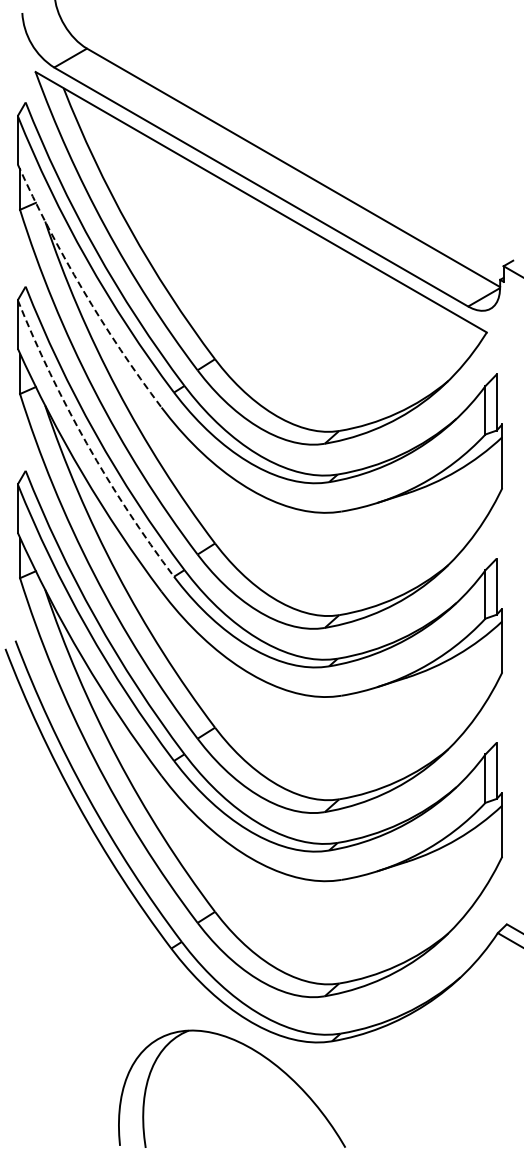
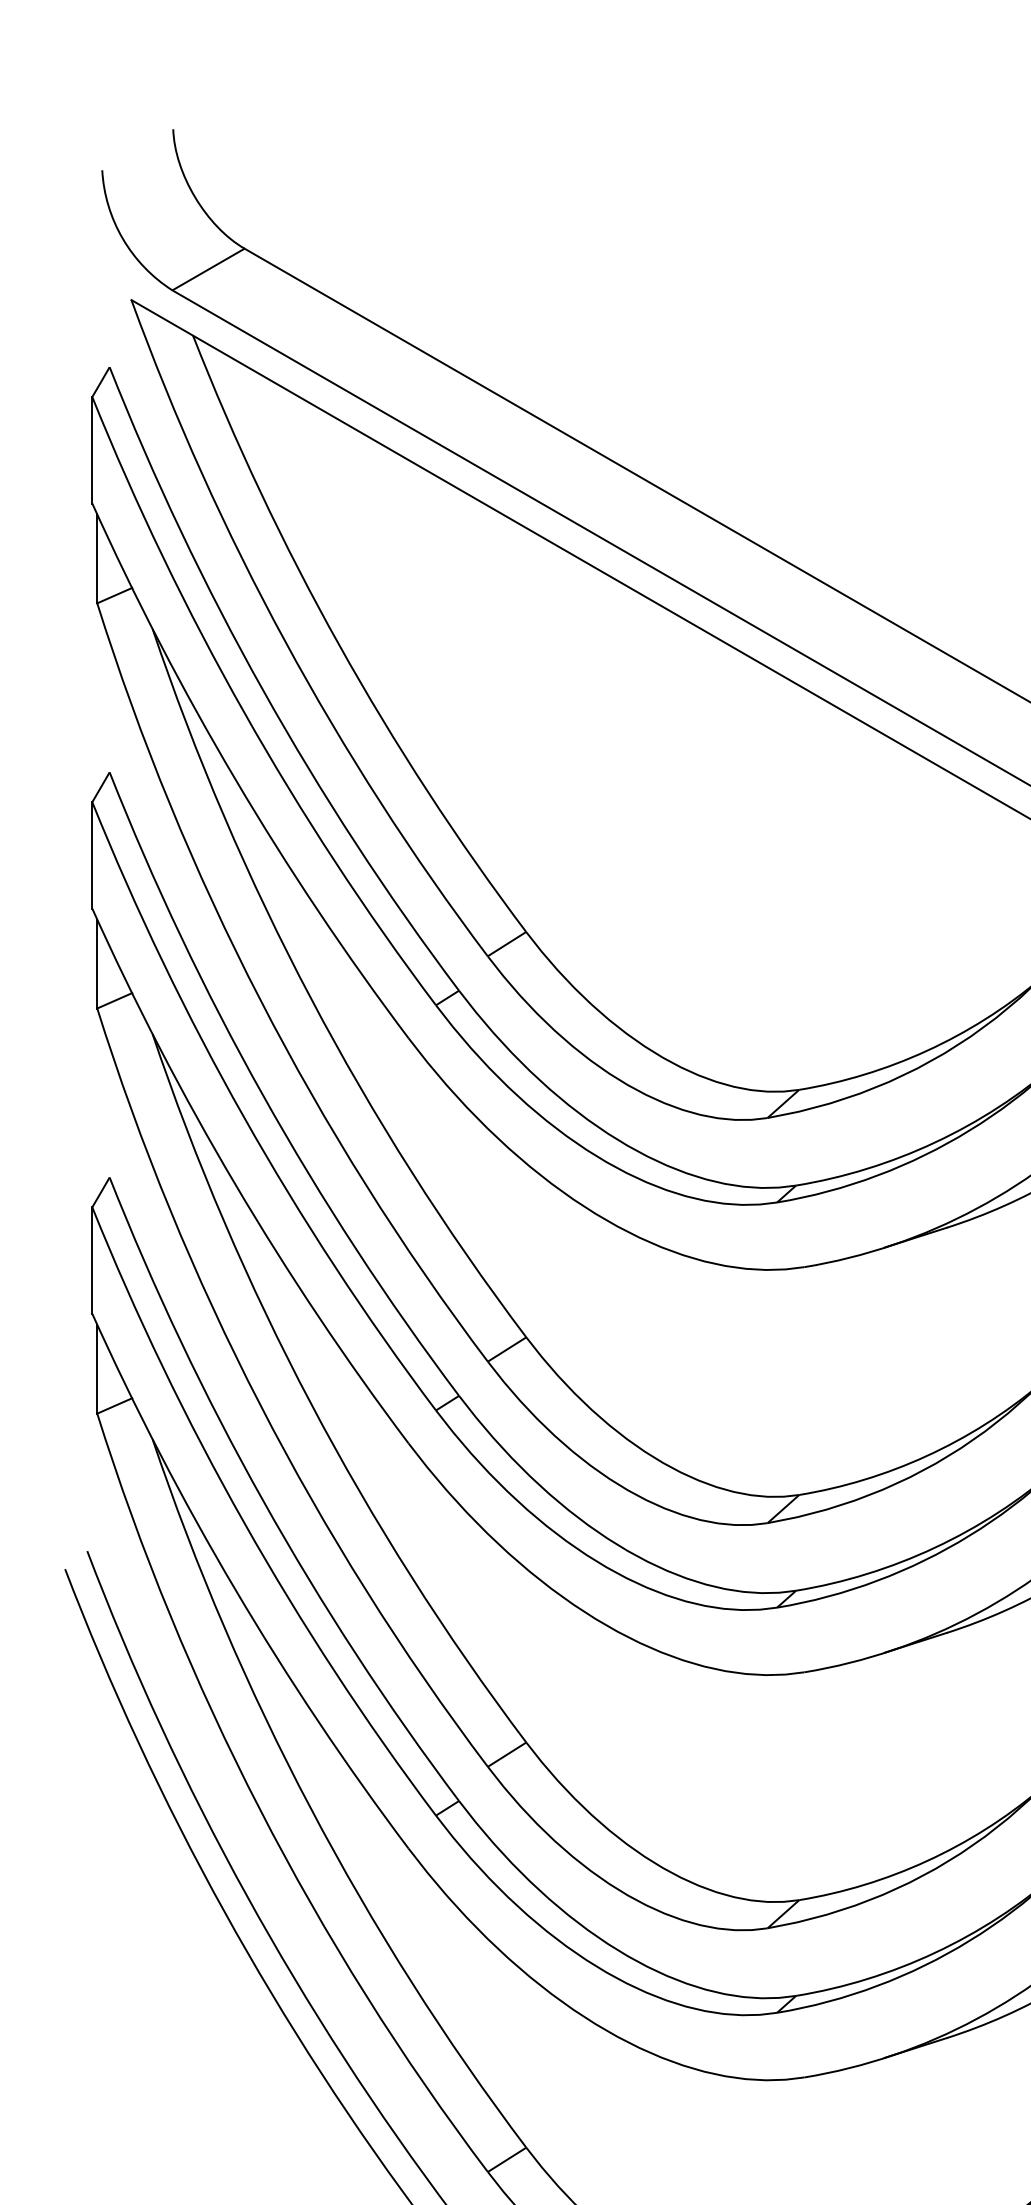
arc: (82, 290) -> (234, 780), dashed -> solid
arc: (86, 443) -> (243, 1117), dashed -> solid

